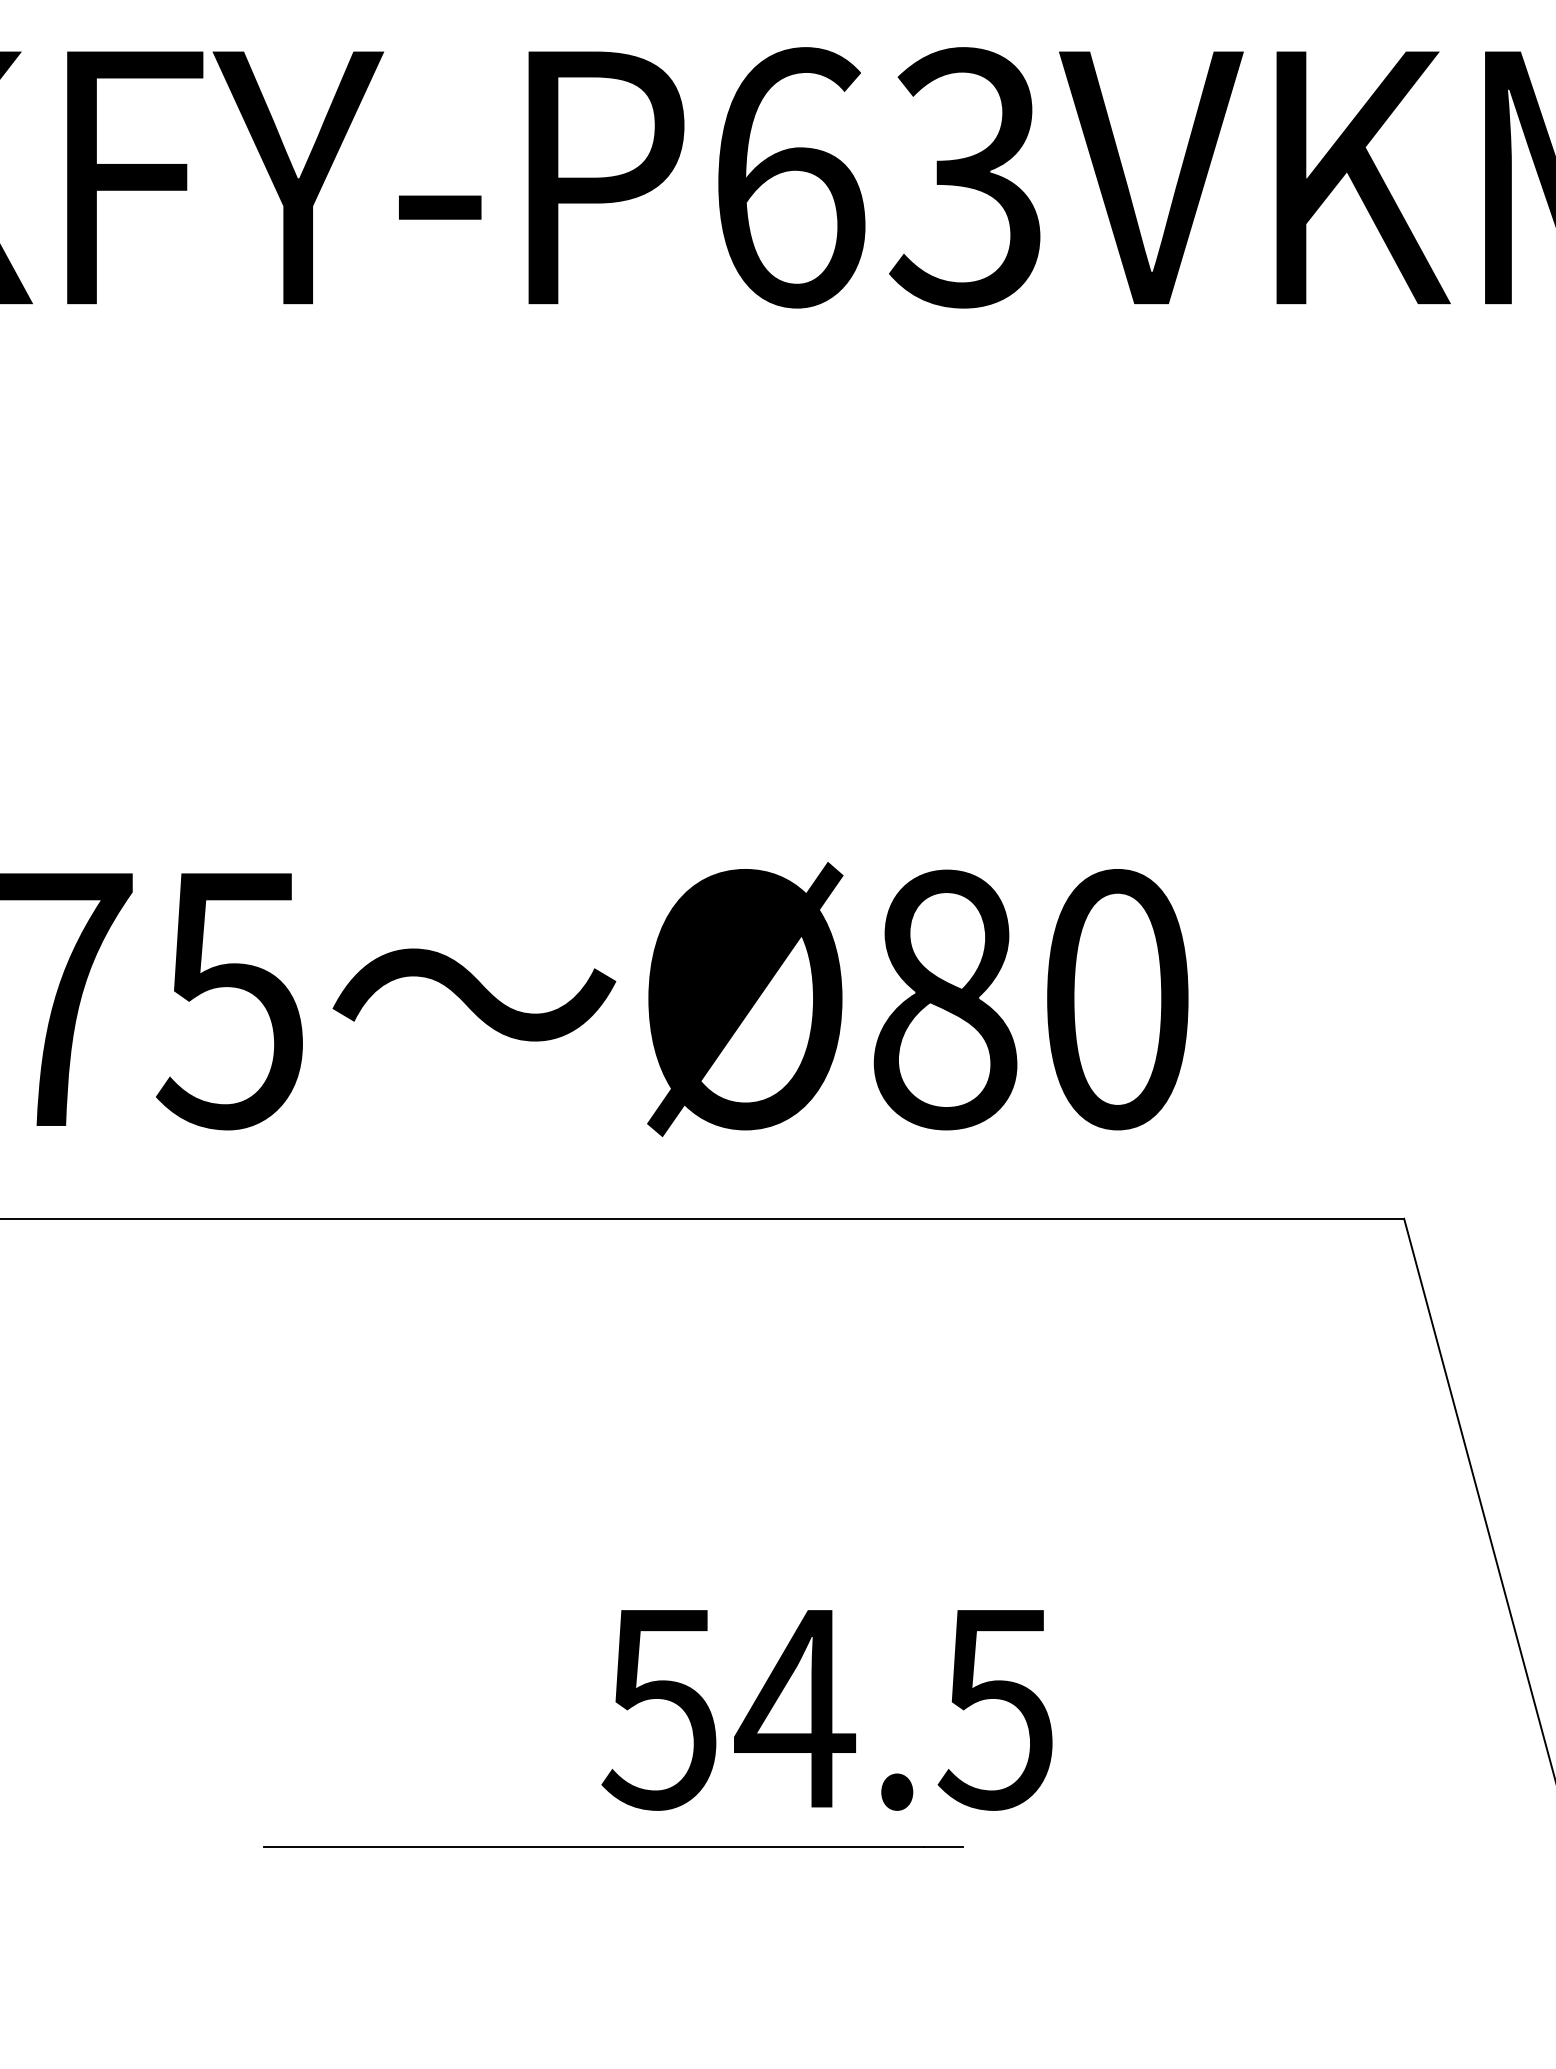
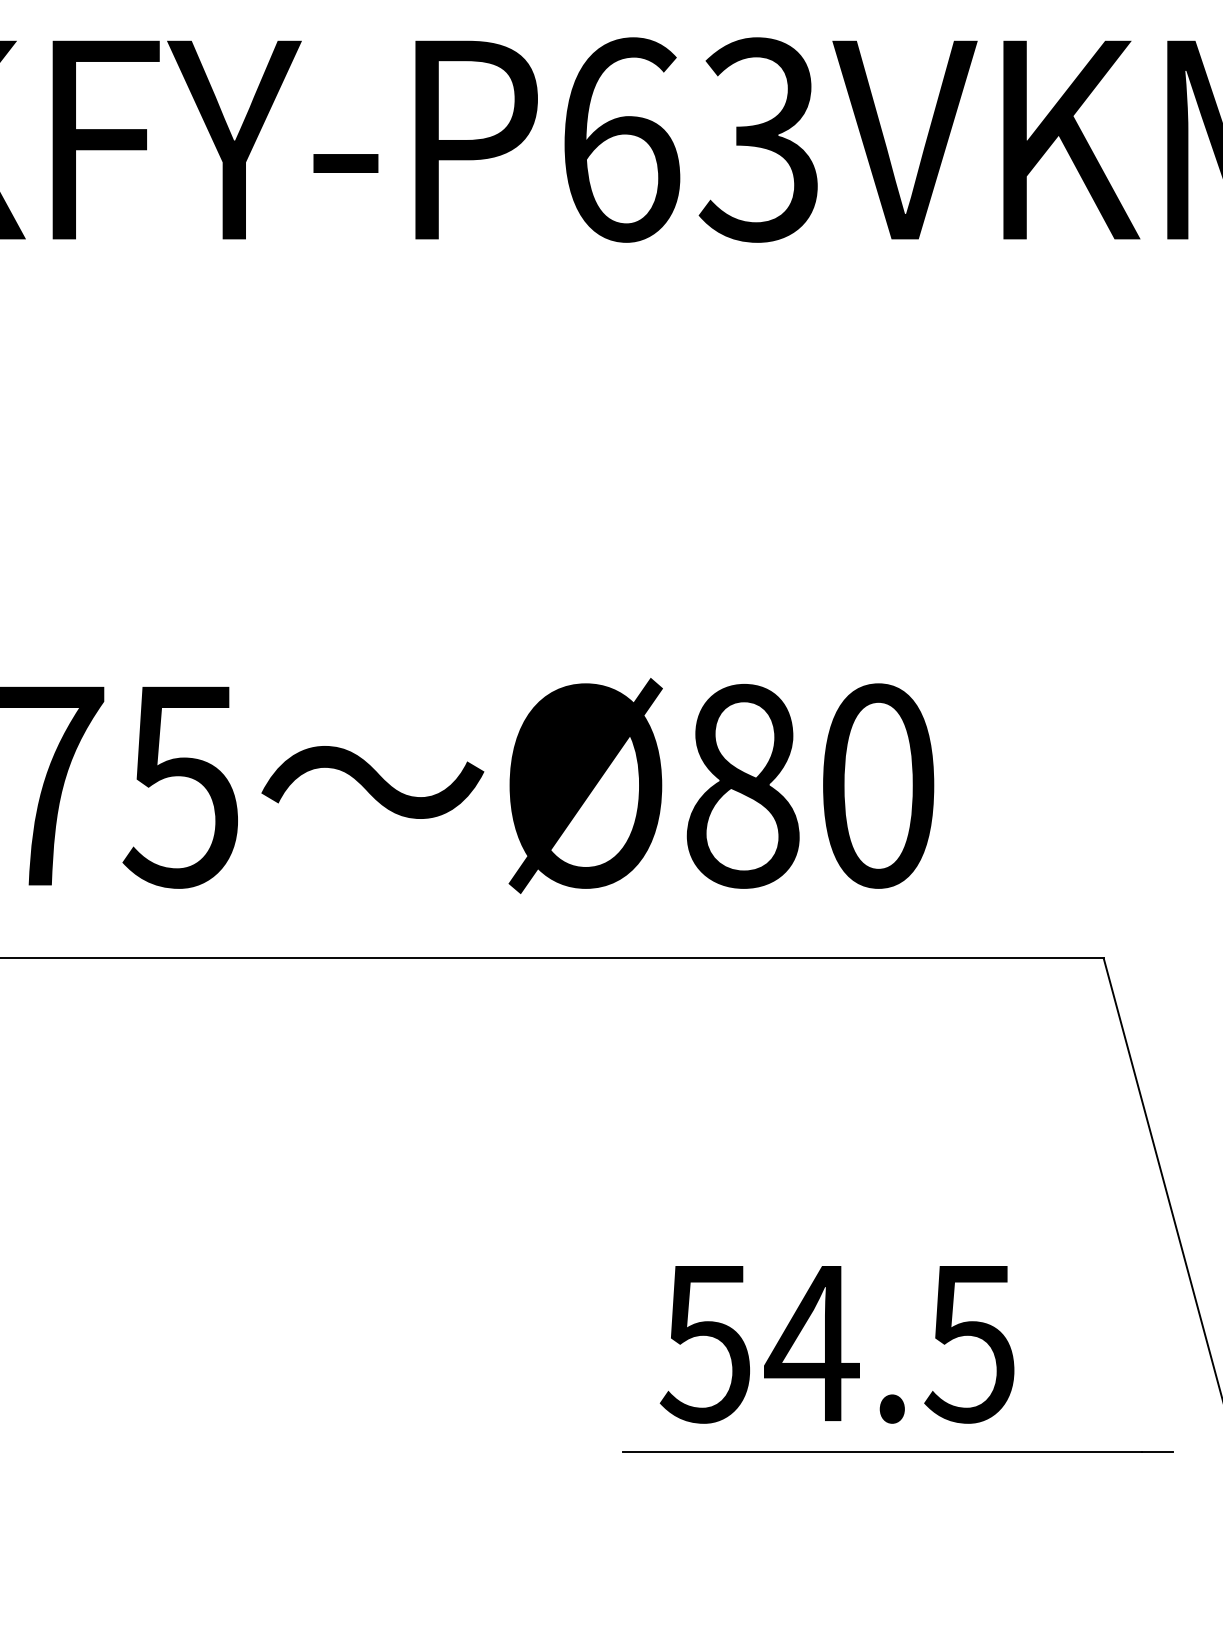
text: (826, 1710) -> (836, 1344), moved
line: (613, 1846) -> (898, 1451), moved

